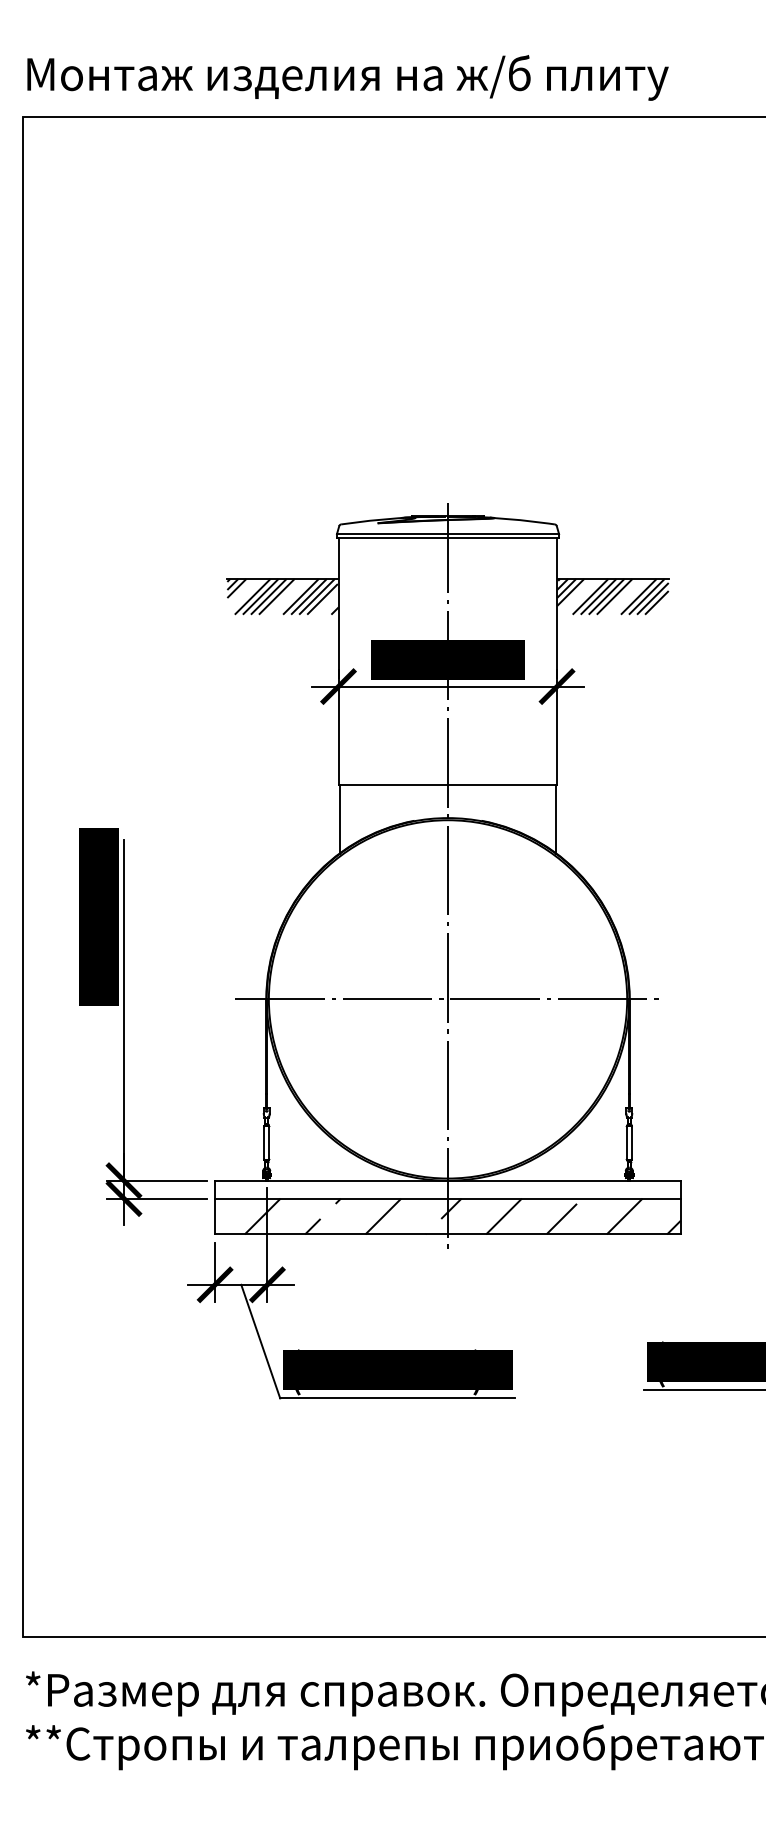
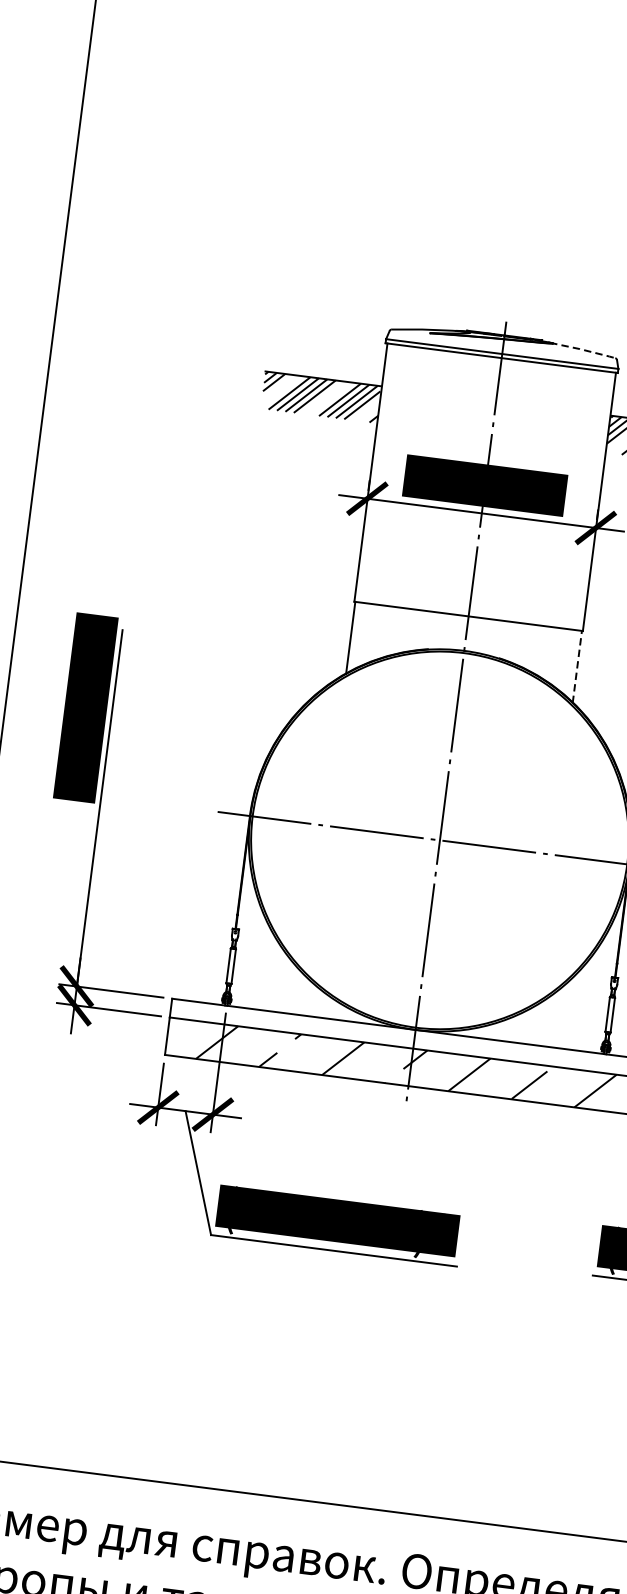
line: (523, 520) -> (582, 349), solid -> dashed
line: (556, 819) -> (577, 666), solid -> dashed

